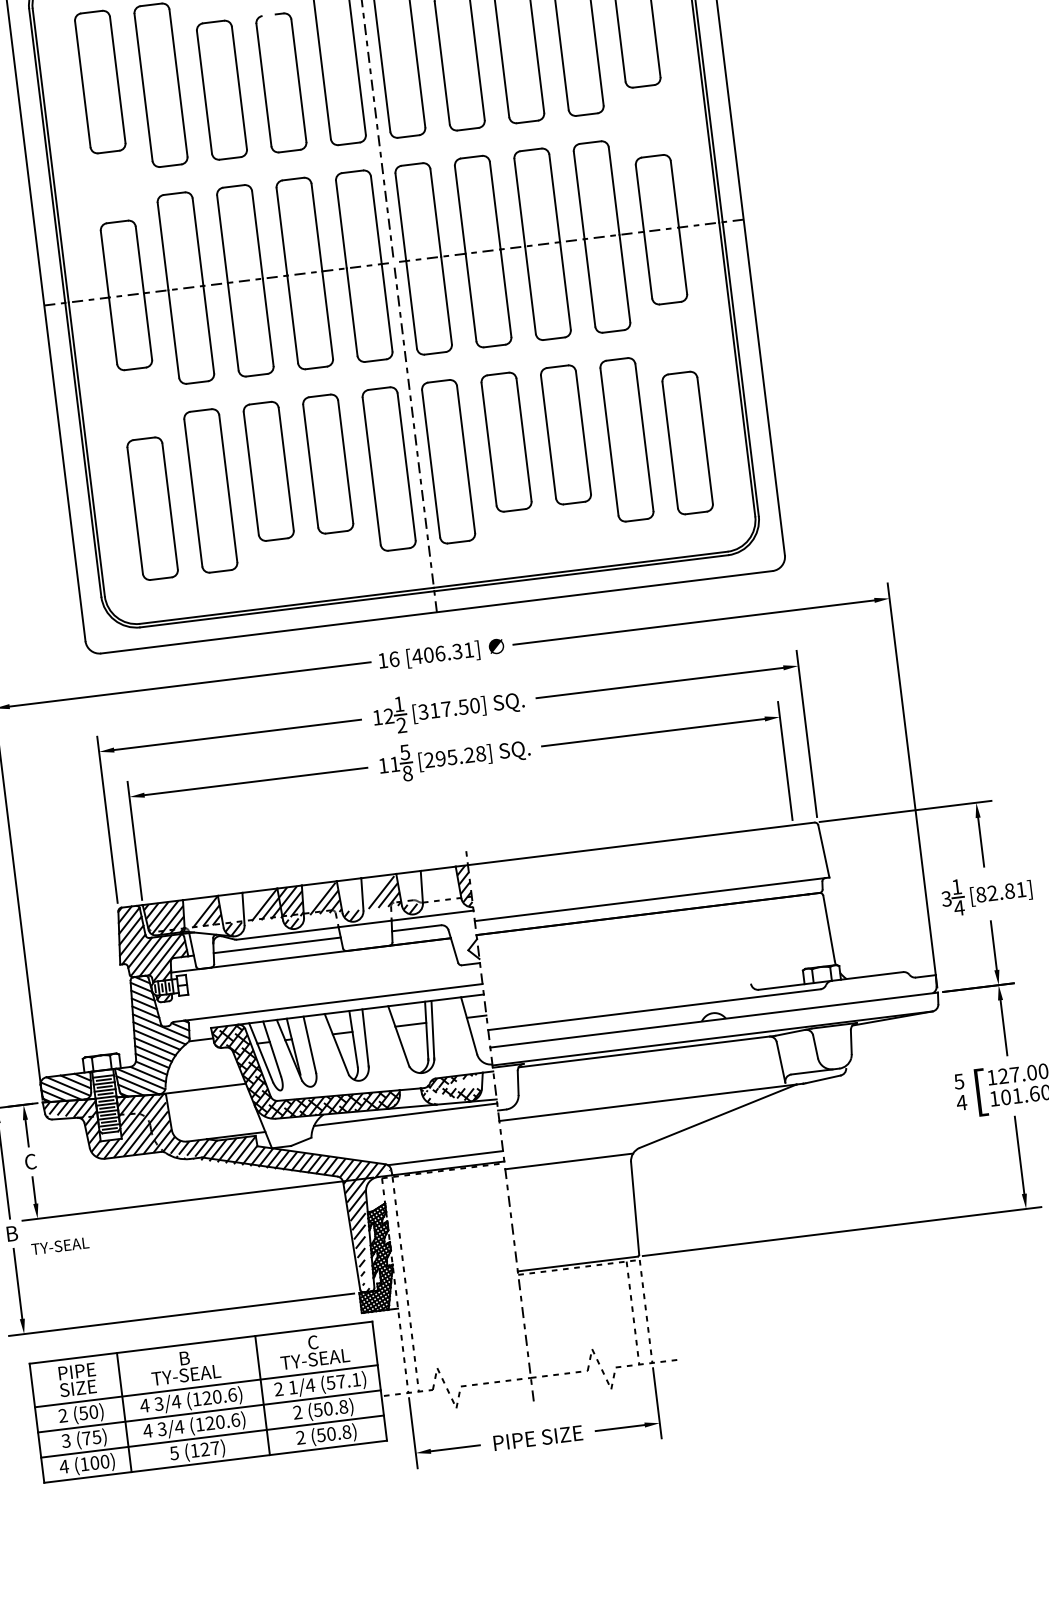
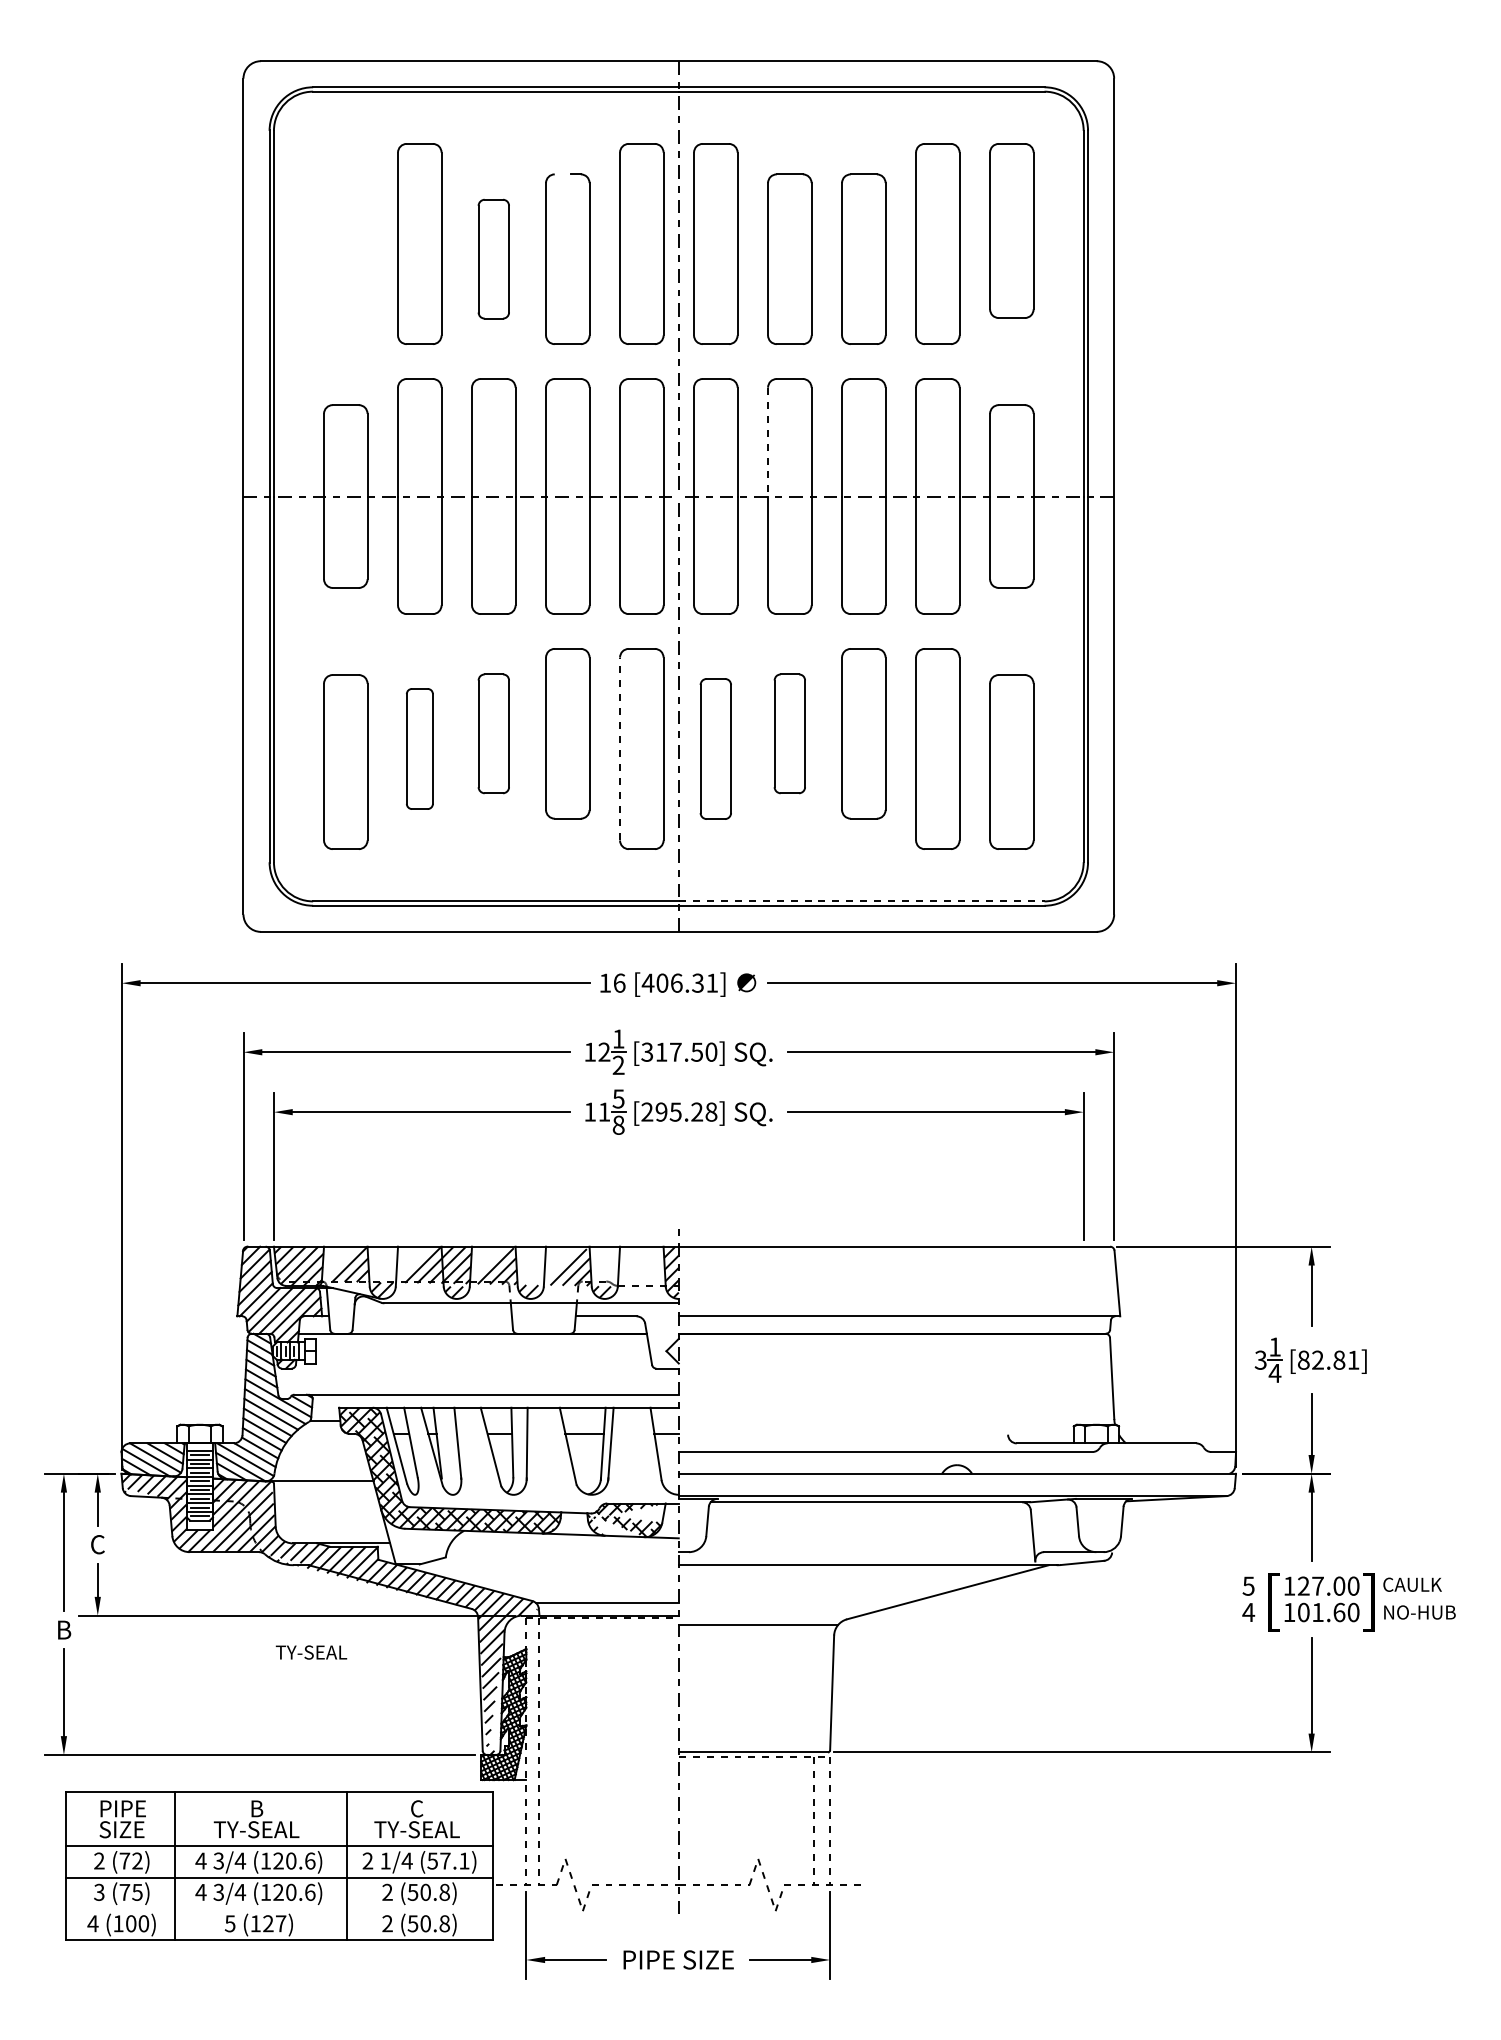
part: (100, 81) -> (345, 230), removed
part: (221, 89) -> (493, 258), size x0.7
line: (460, 210) -> (768, 442), solid -> dashed
part: (506, 441) -> (789, 733), size x0.7
part: (448, 461) -> (715, 748), size x0.7
line: (371, 470) -> (620, 748), solid -> dashed
part: (268, 471) -> (493, 733), size x0.7
part: (210, 490) -> (419, 748), size x0.6
line: (580, 569) -> (861, 901), solid -> dashed
line: (276, 945) -> (432, 1316), removed
line: (405, 1114) -> (564, 1543), removed
text: (60, 1246) -> (311, 1652), moved
text: (88, 1412) -> (130, 1860), (50) -> (72)
line: (212, 1436) -> (279, 1909), removed

